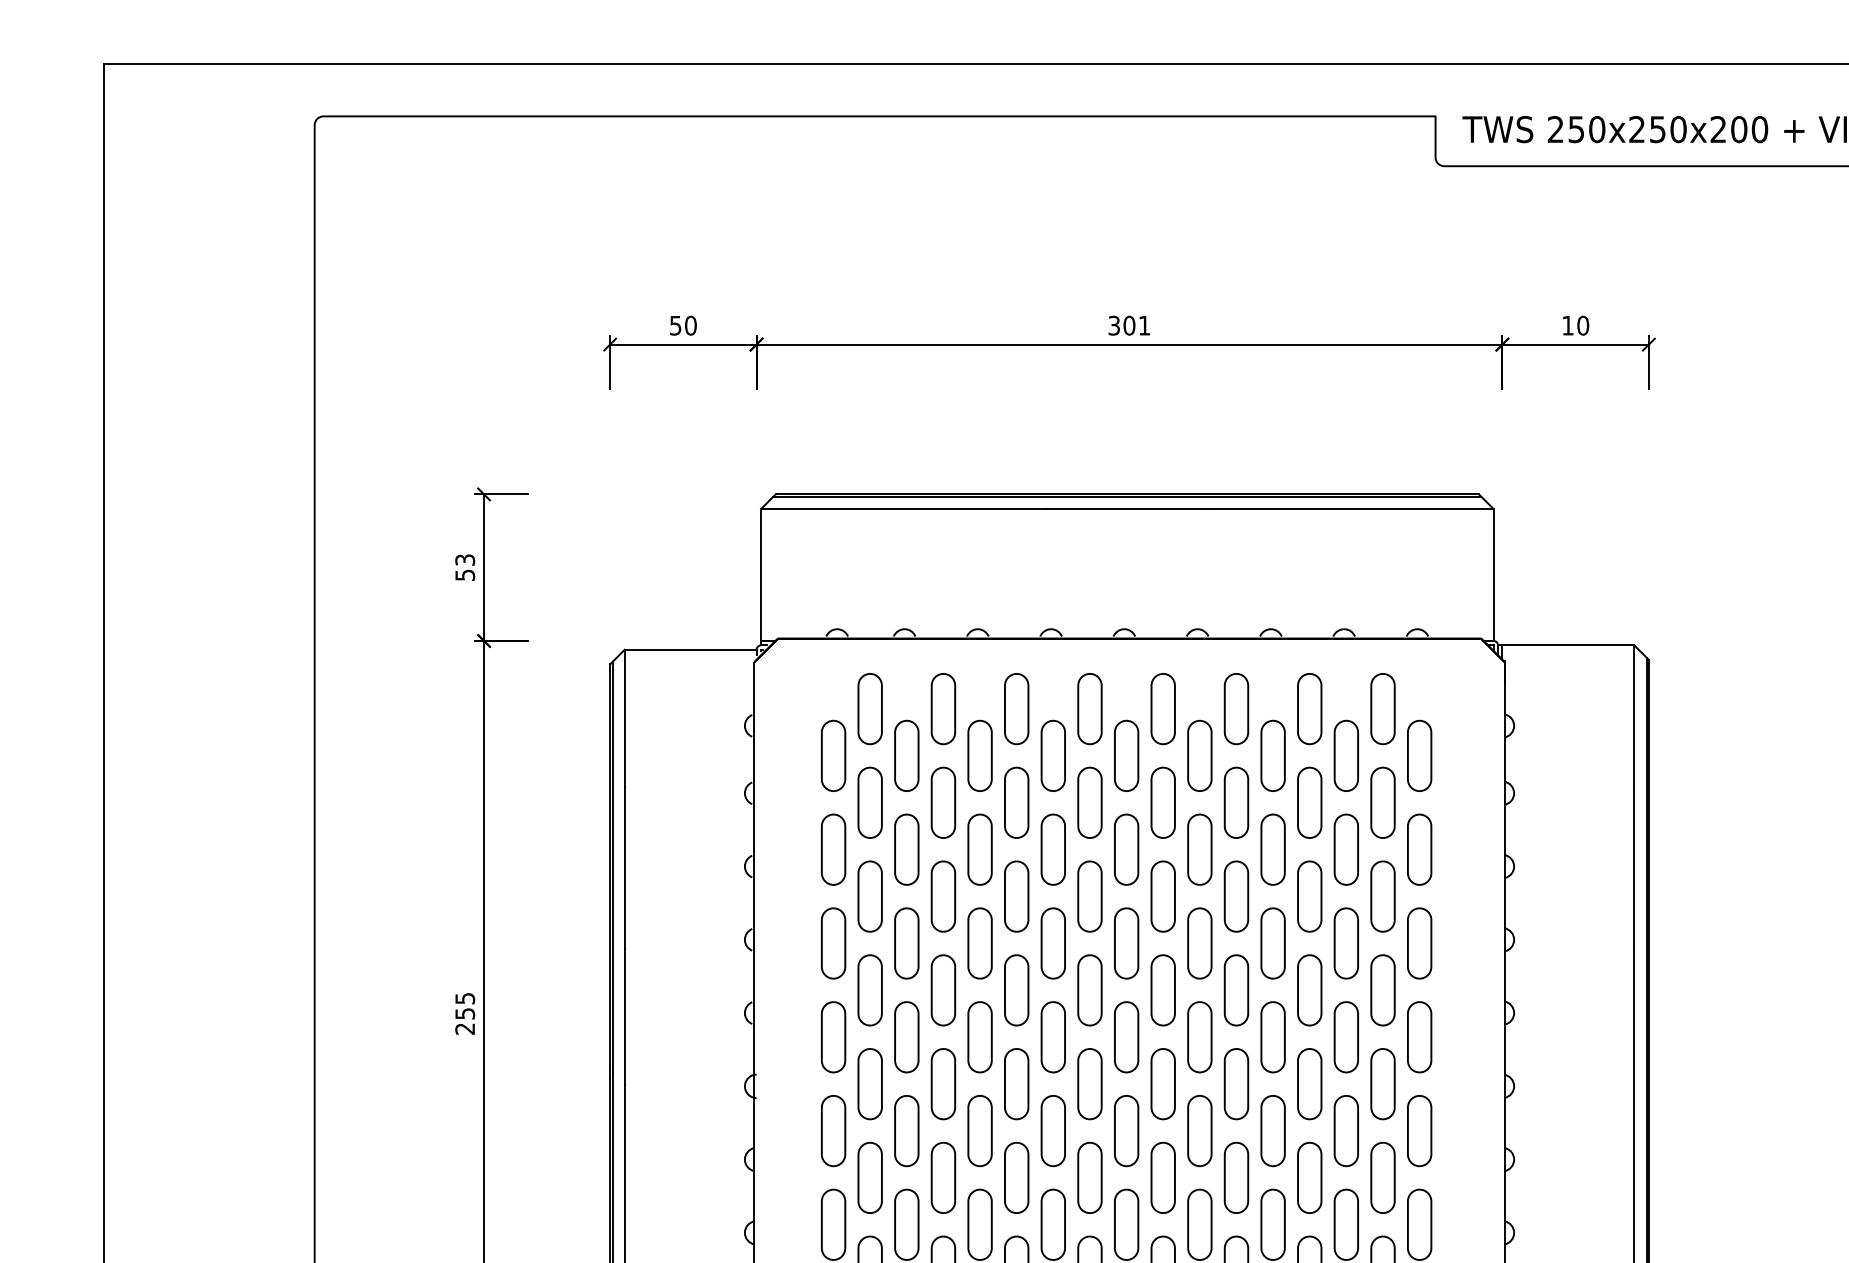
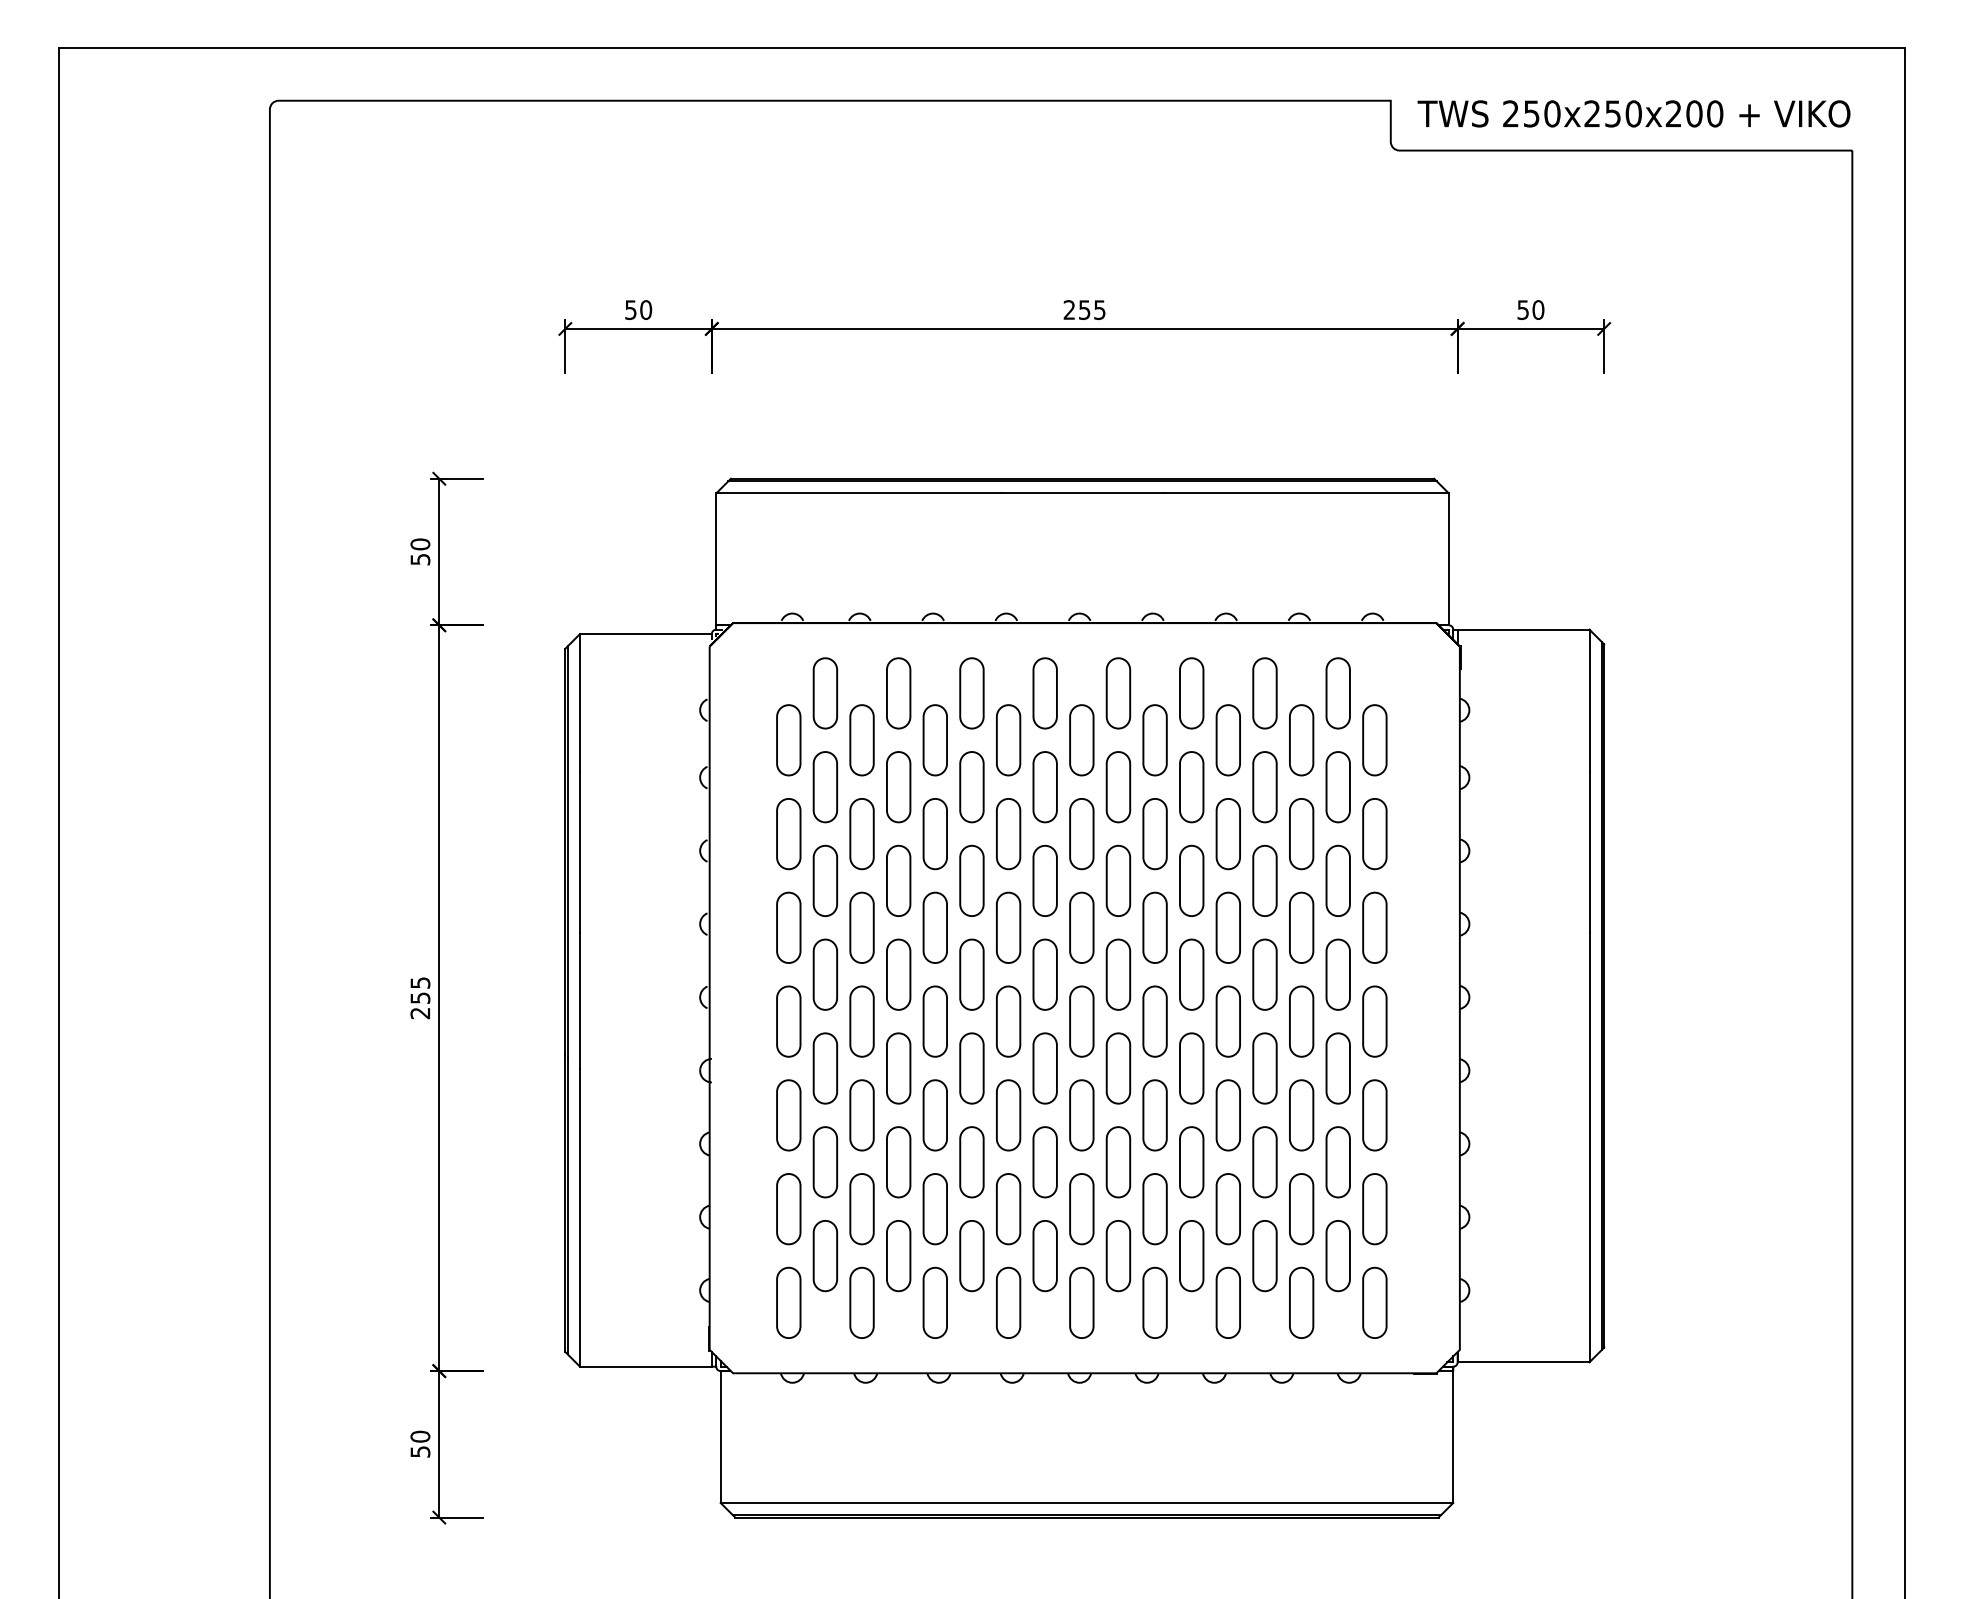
text: (1567, 325) -> (1522, 309), 10 -> 50
text: (1129, 326) -> (1084, 310), 301 -> 255
text: (465, 560) -> (420, 544), 53 -> 50

